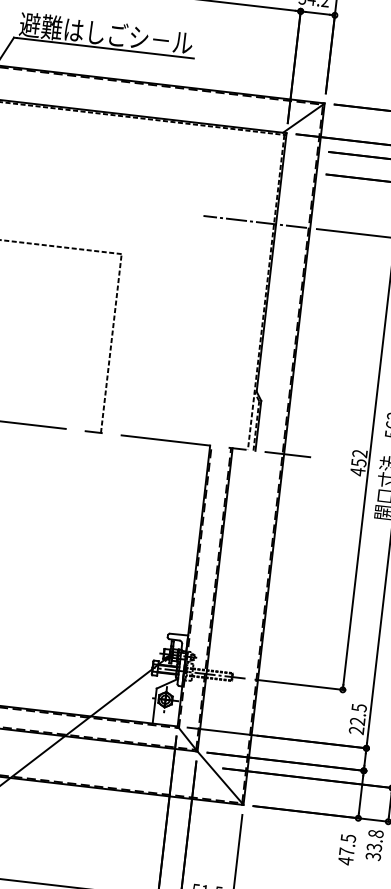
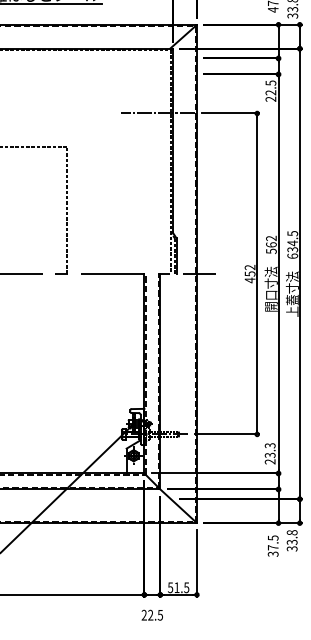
text: (357, 714) -> (269, 450), 22.5 -> 23.3
text: (344, 861) -> (272, 554), 47.5 -> 37.5

